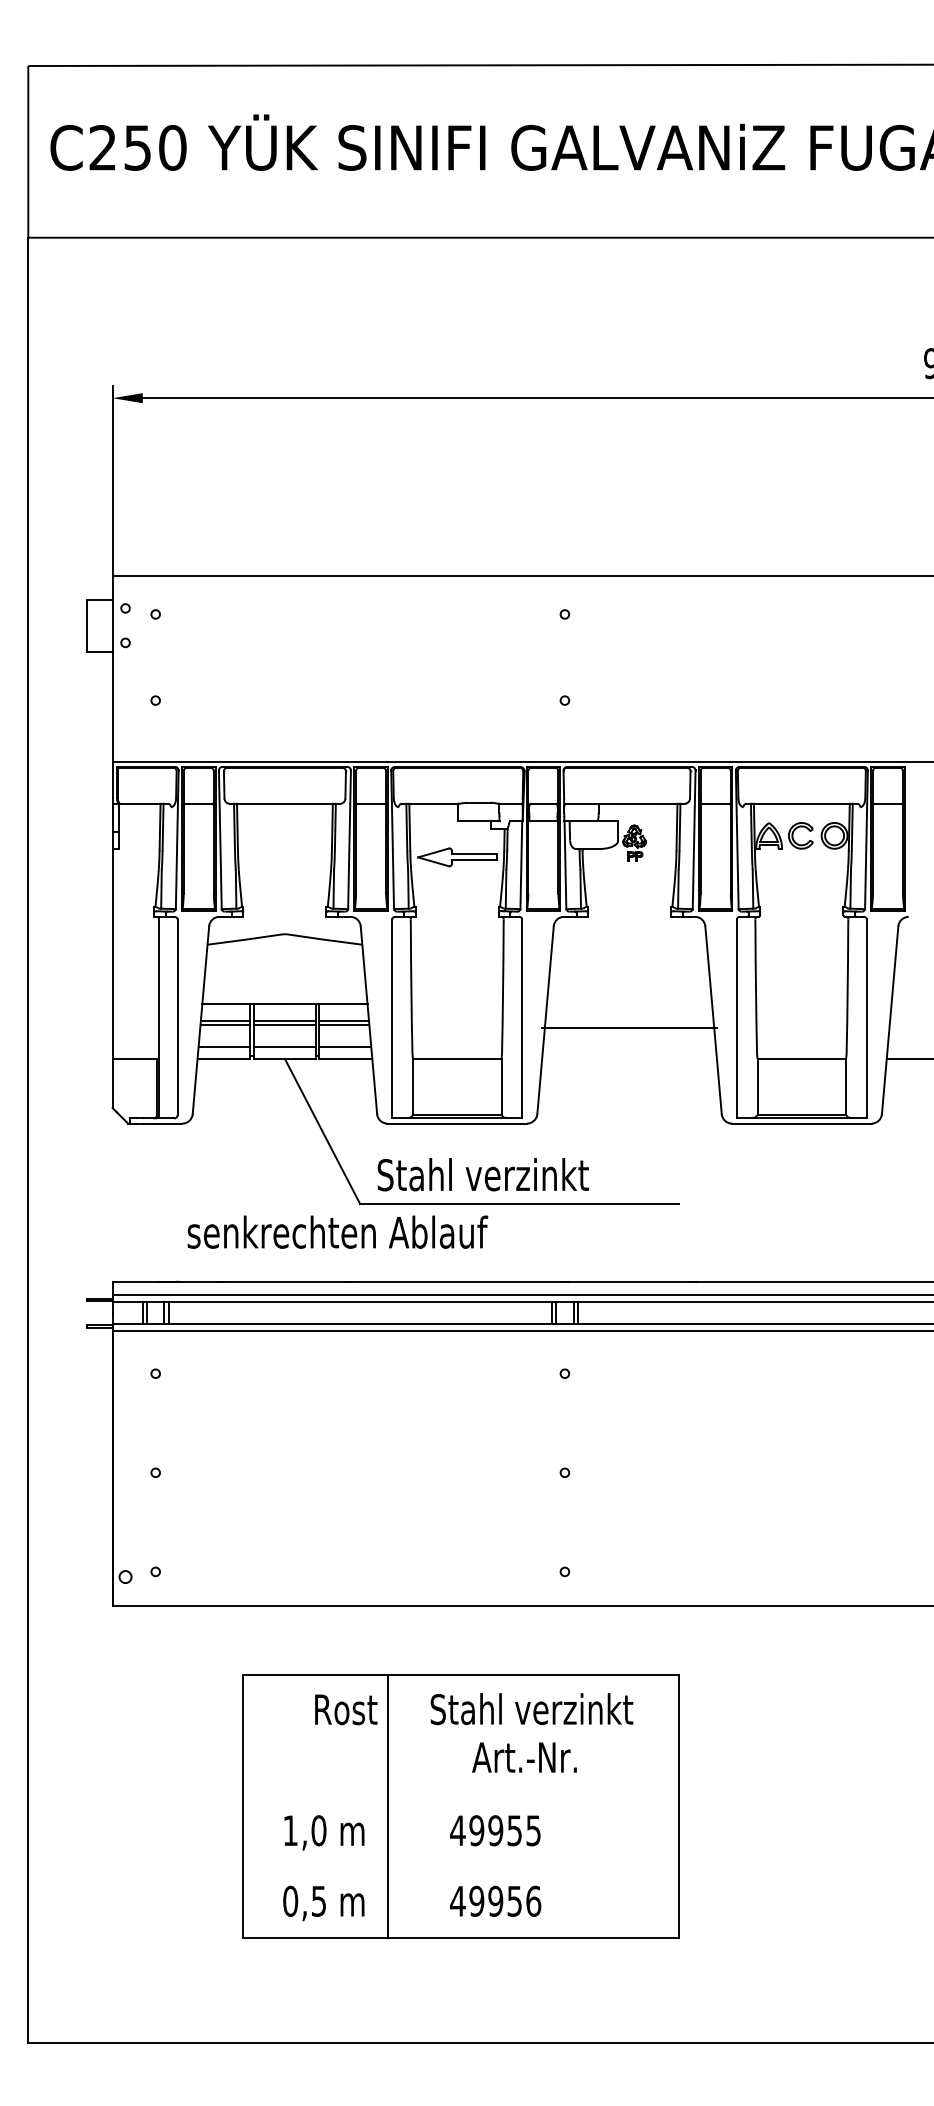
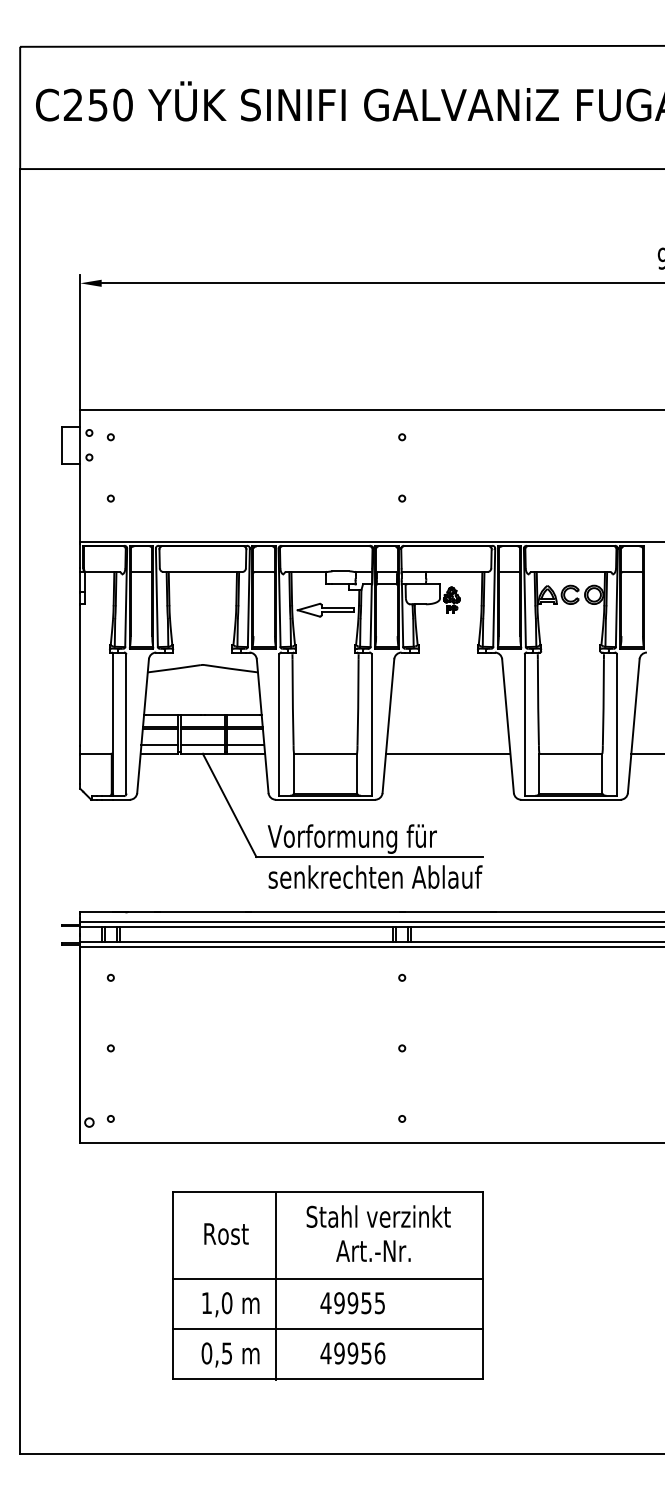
line: (629, 1027) -> (448, 753), moved
text: (493, 1178) -> (351, 838), Stahl verzinkt -> Vorformung für
text: (337, 1231) -> (375, 876), moved
text: (346, 1710) -> (226, 1234), moved
line: (461, 1796) -> (328, 1278), added
line: (461, 1866) -> (328, 1328), added

